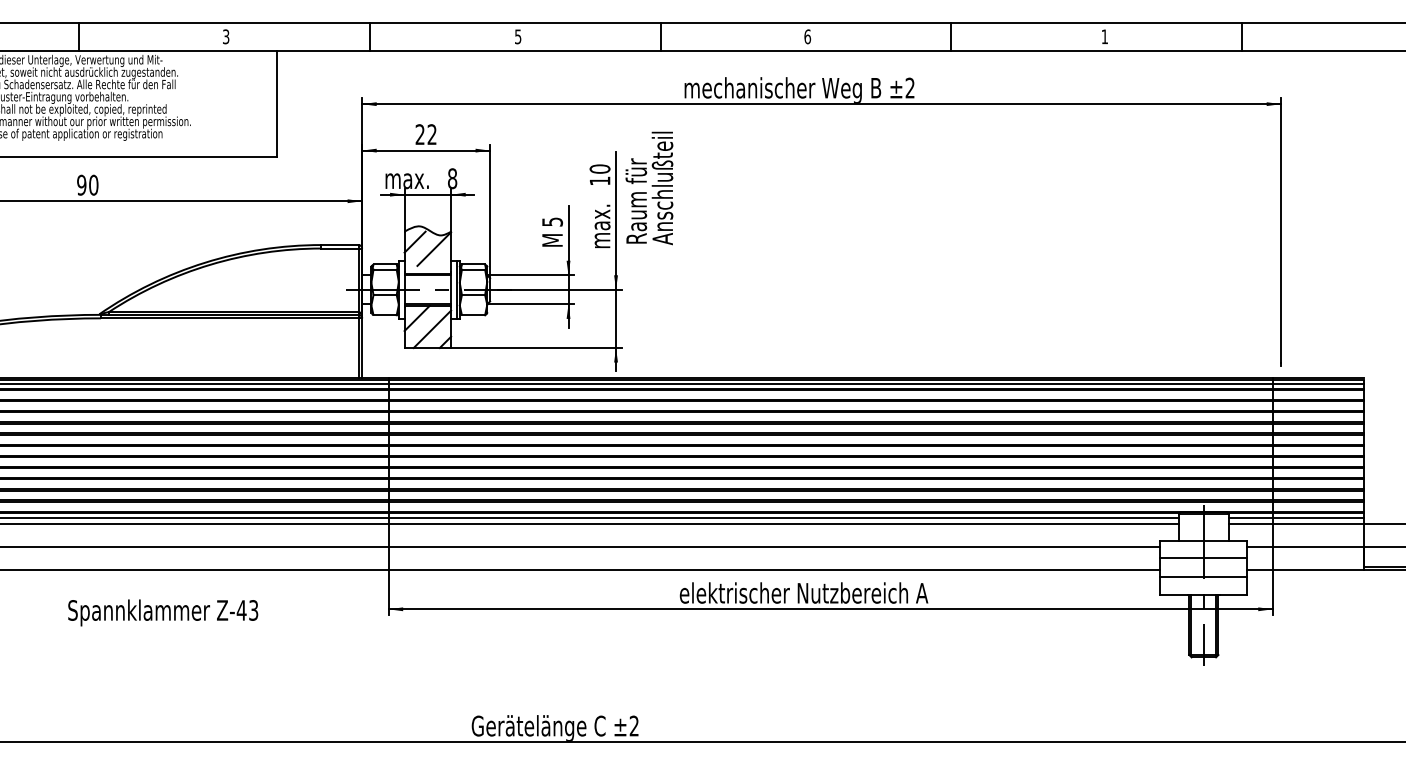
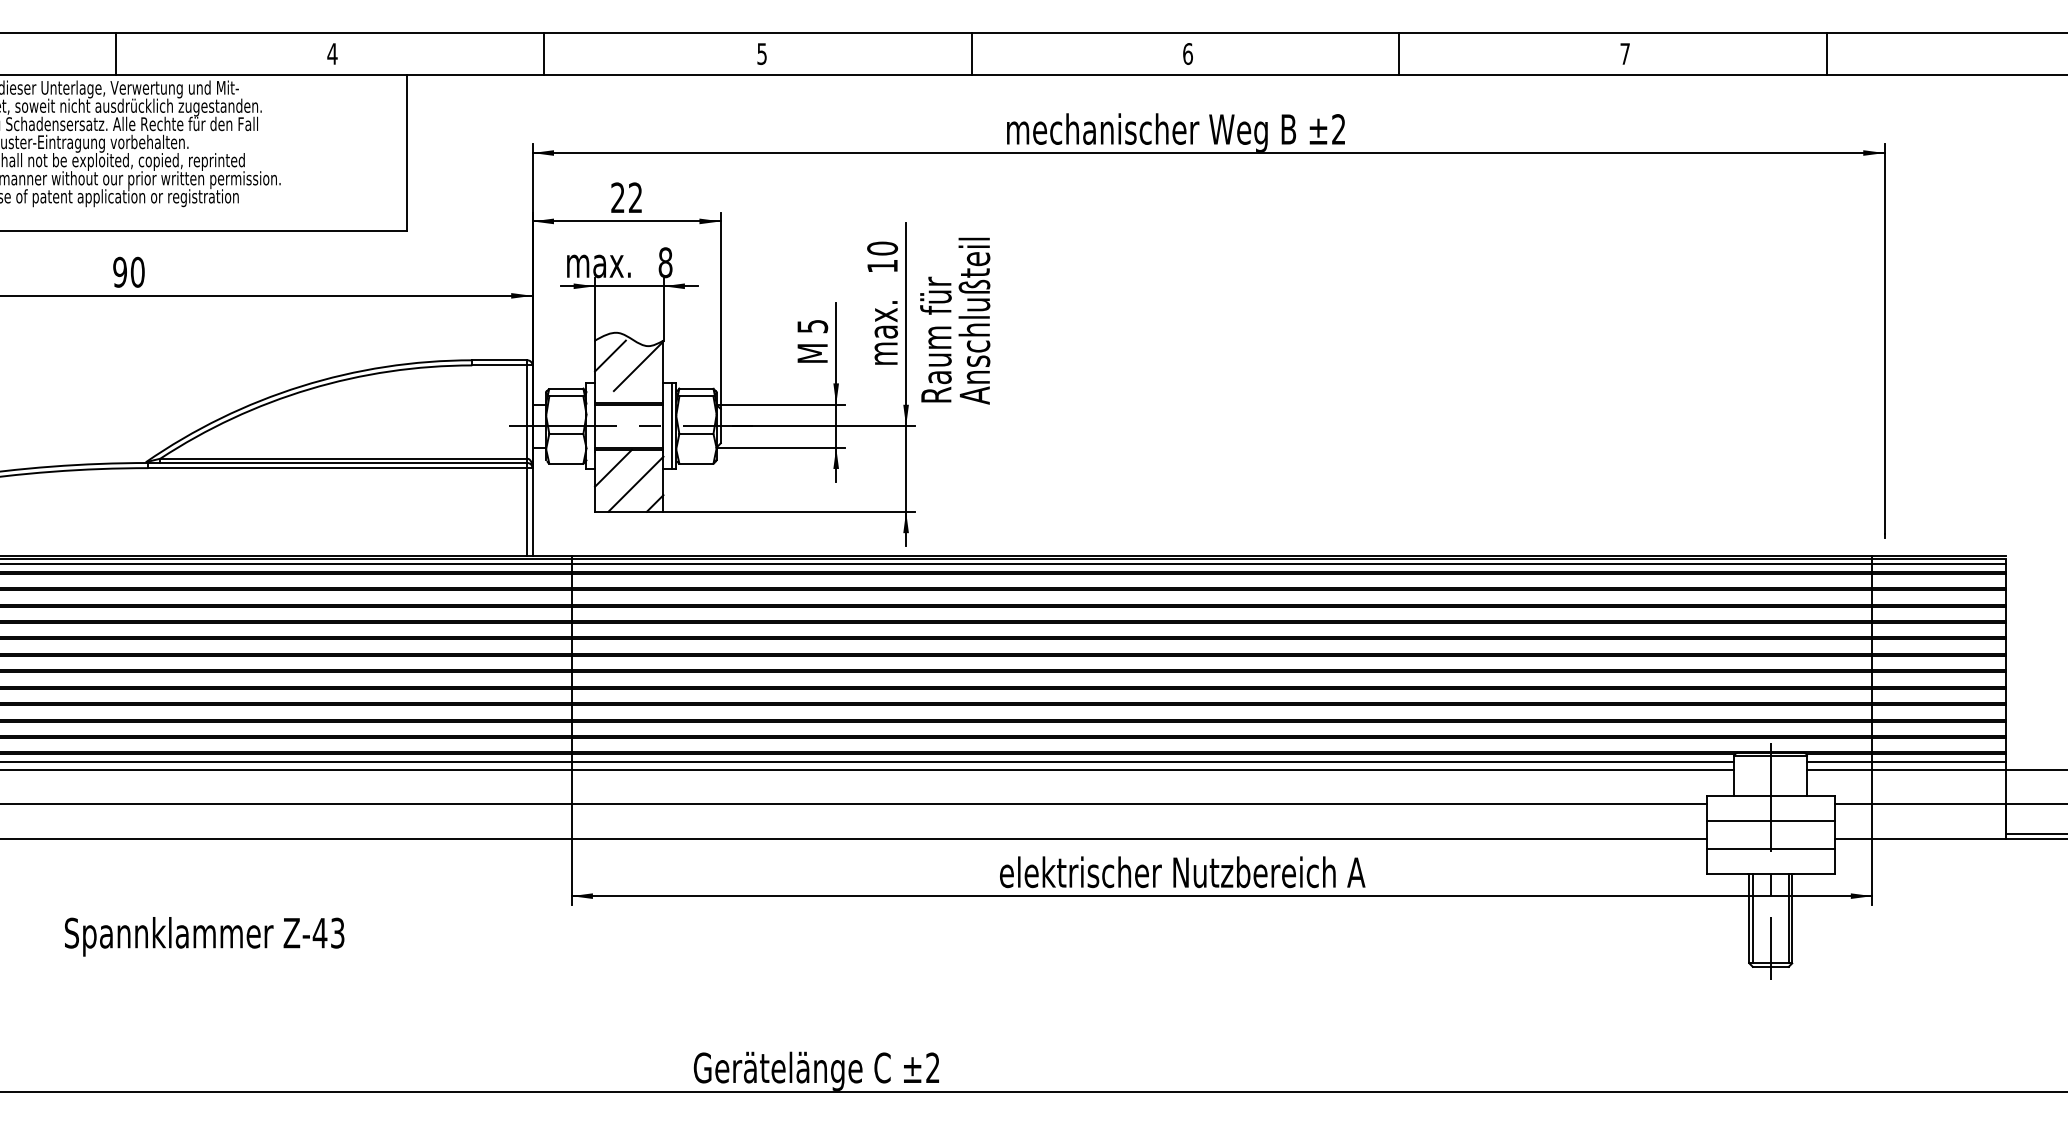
text: (225, 36) -> (331, 53), 3 -> 4
text: (1104, 36) -> (1624, 53), 1 -> 7
text: (649, 188) -> (955, 321), moved
text: (163, 612) -> (205, 936), moved

